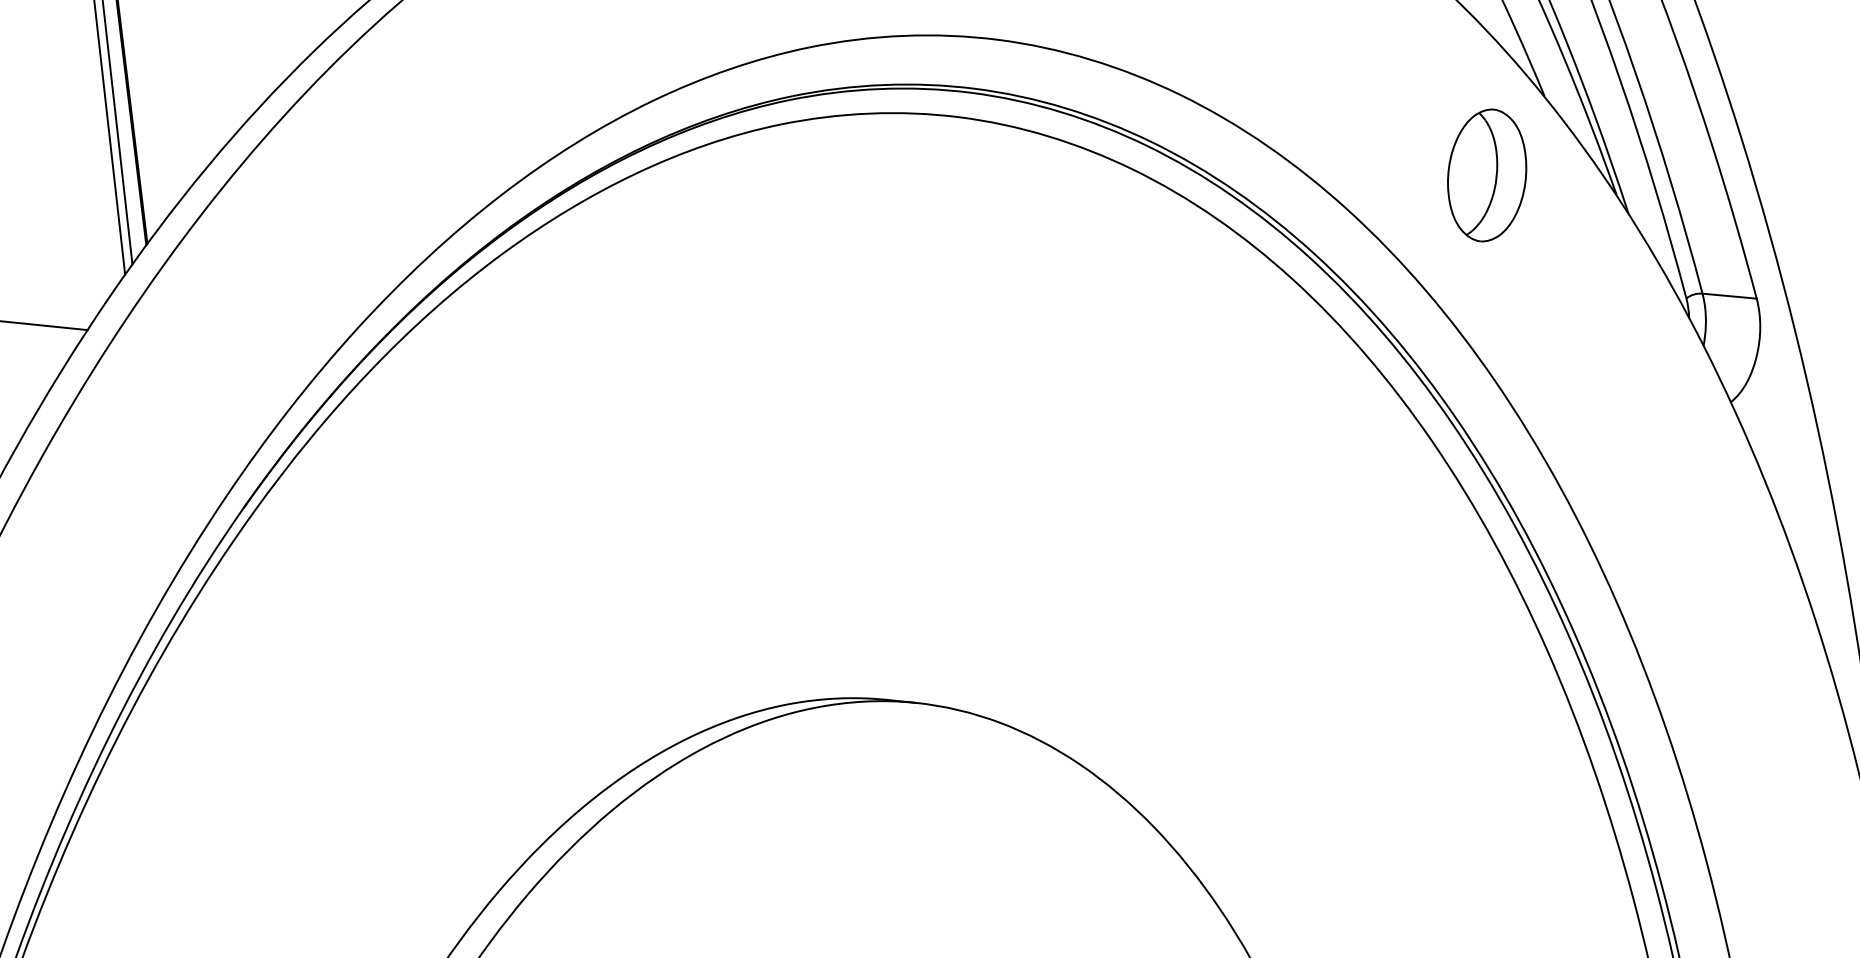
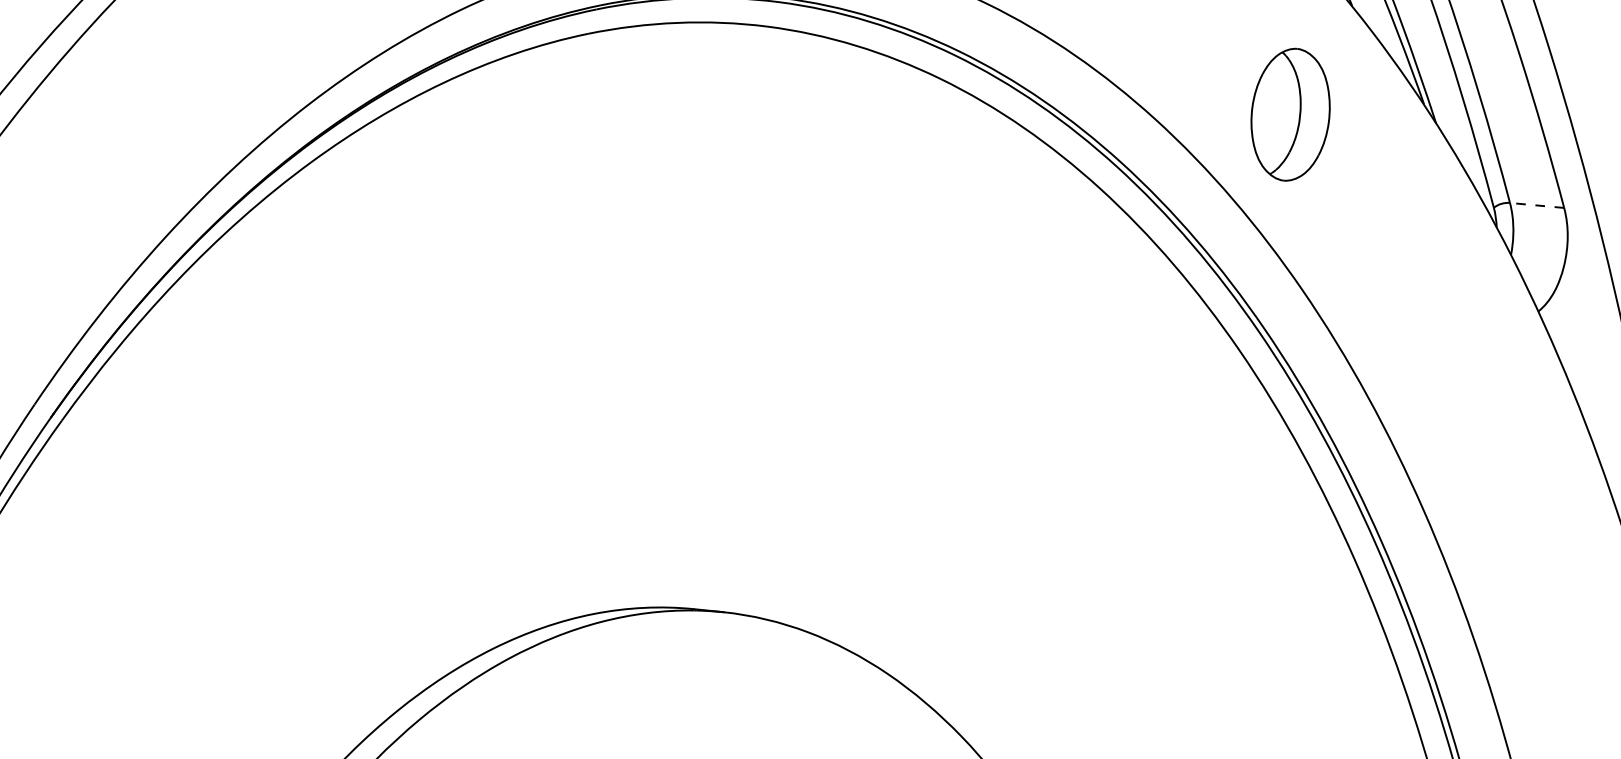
part: (1487, 175) -> (1290, 114), moved
line: (1729, 296) -> (1536, 205), solid -> dashed

